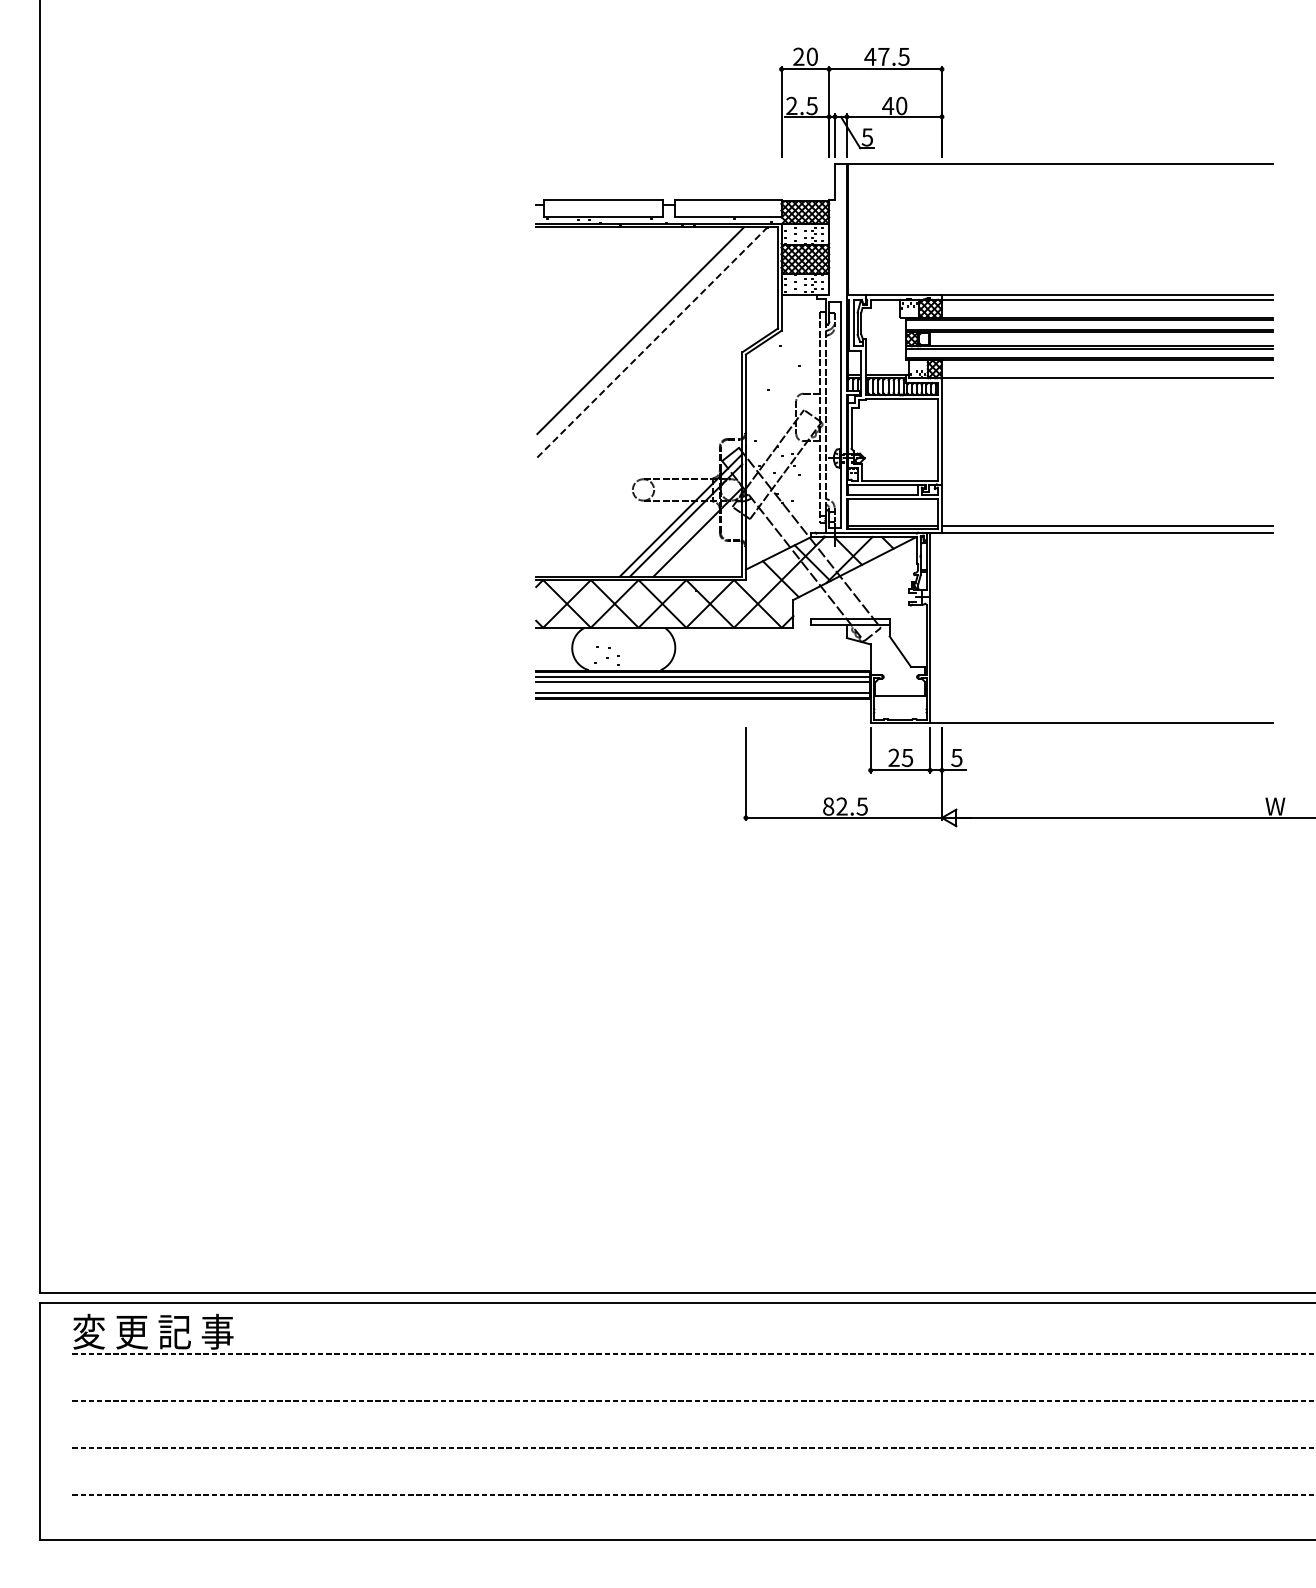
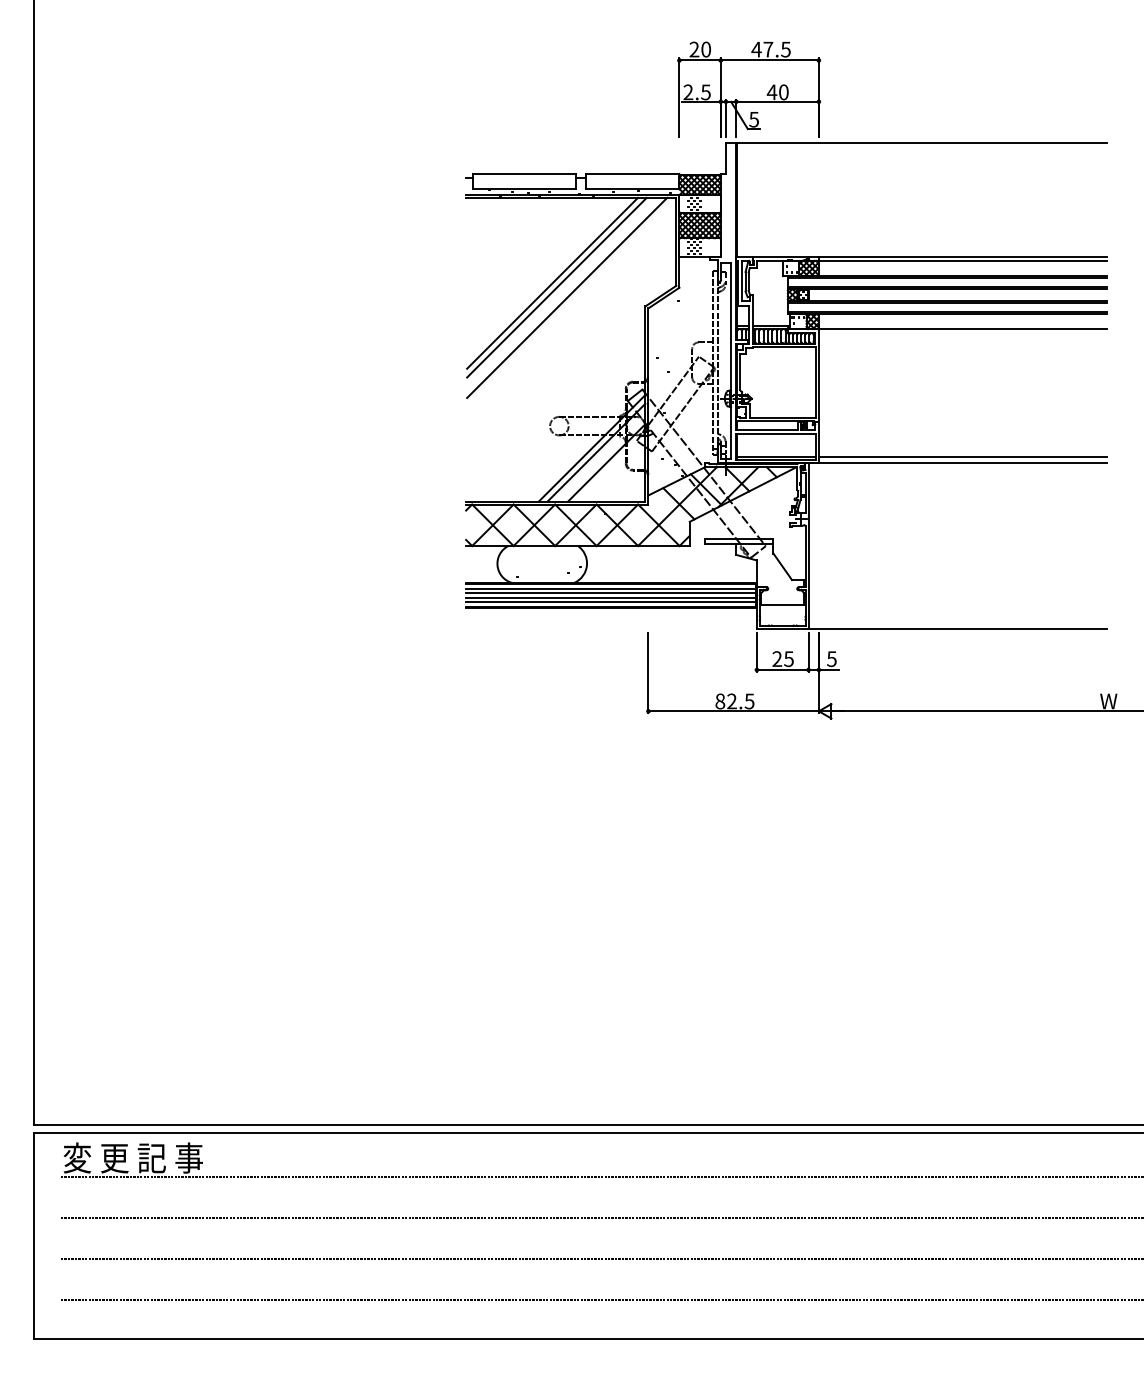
line: (635, 325) -> (552, 283), added
line: (652, 342) -> (567, 297), dashed -> solid
line: (702, 687) -> (610, 597), added

